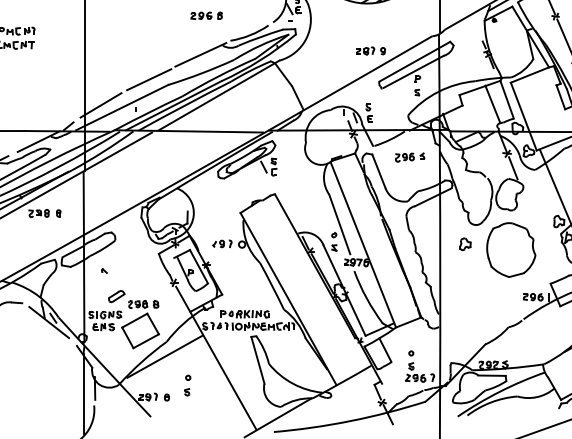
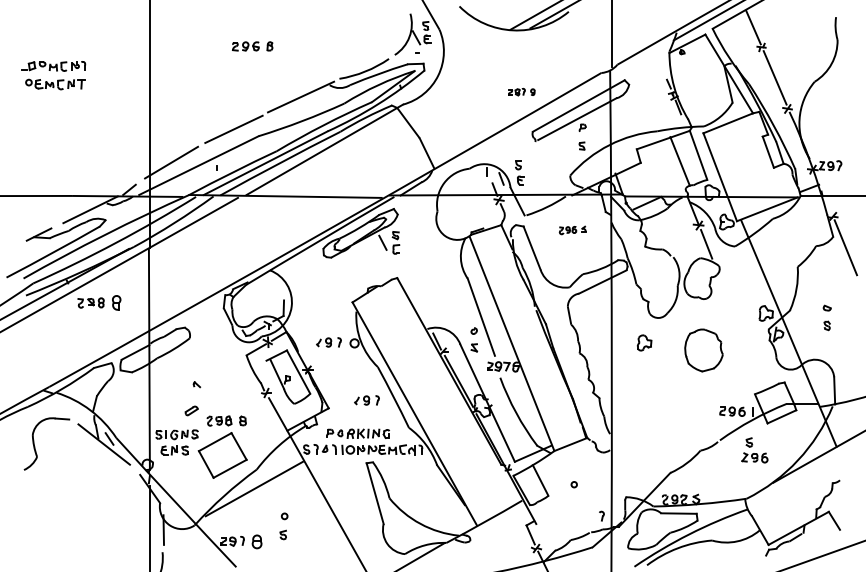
part: (206, 15) -> (252, 46), moved
part: (370, 50) -> (521, 91), size x0.7
part: (409, 157) -> (572, 230), size x0.7
part: (58, 213) -> (116, 303), size x1.6
part: (510, 250) -> (703, 350), size x0.6
part: (104, 270) -> (196, 384), moved
part: (251, 288) -> (366, 400), added
part: (116, 296) -> (191, 410), size x0.6
part: (415, 372) -> (754, 450), moved
part: (166, 397) -> (256, 541), size x1.6

